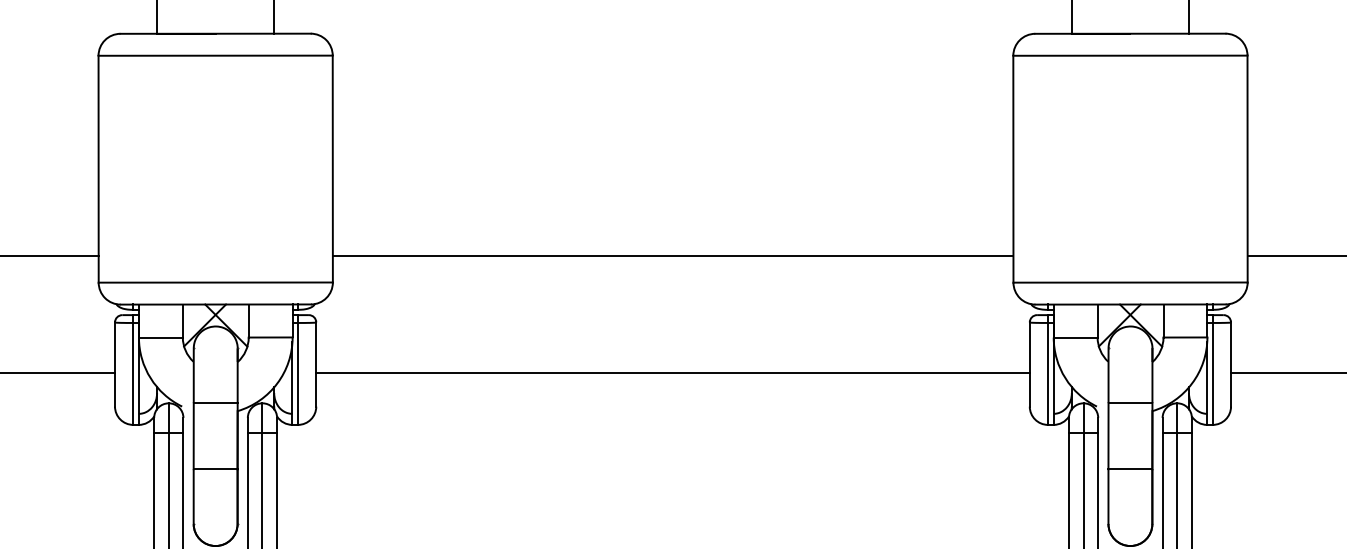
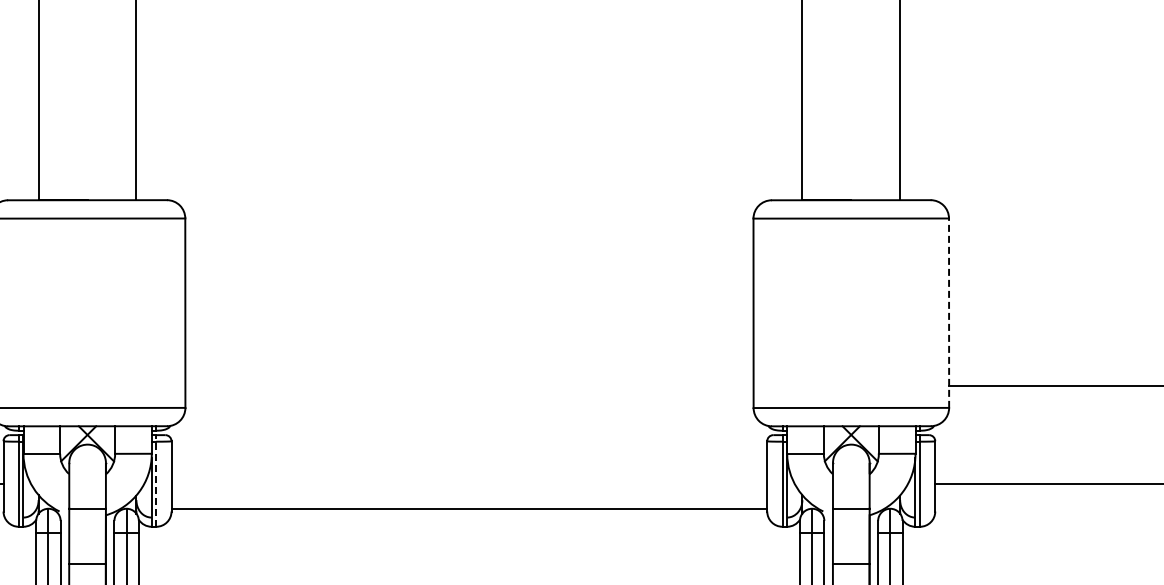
line: (1248, 169) -> (949, 313), solid -> dashed
line: (673, 256) -> (469, 386), removed
line: (298, 369) -> (156, 480), solid -> dashed
line: (673, 373) -> (469, 508), moved

